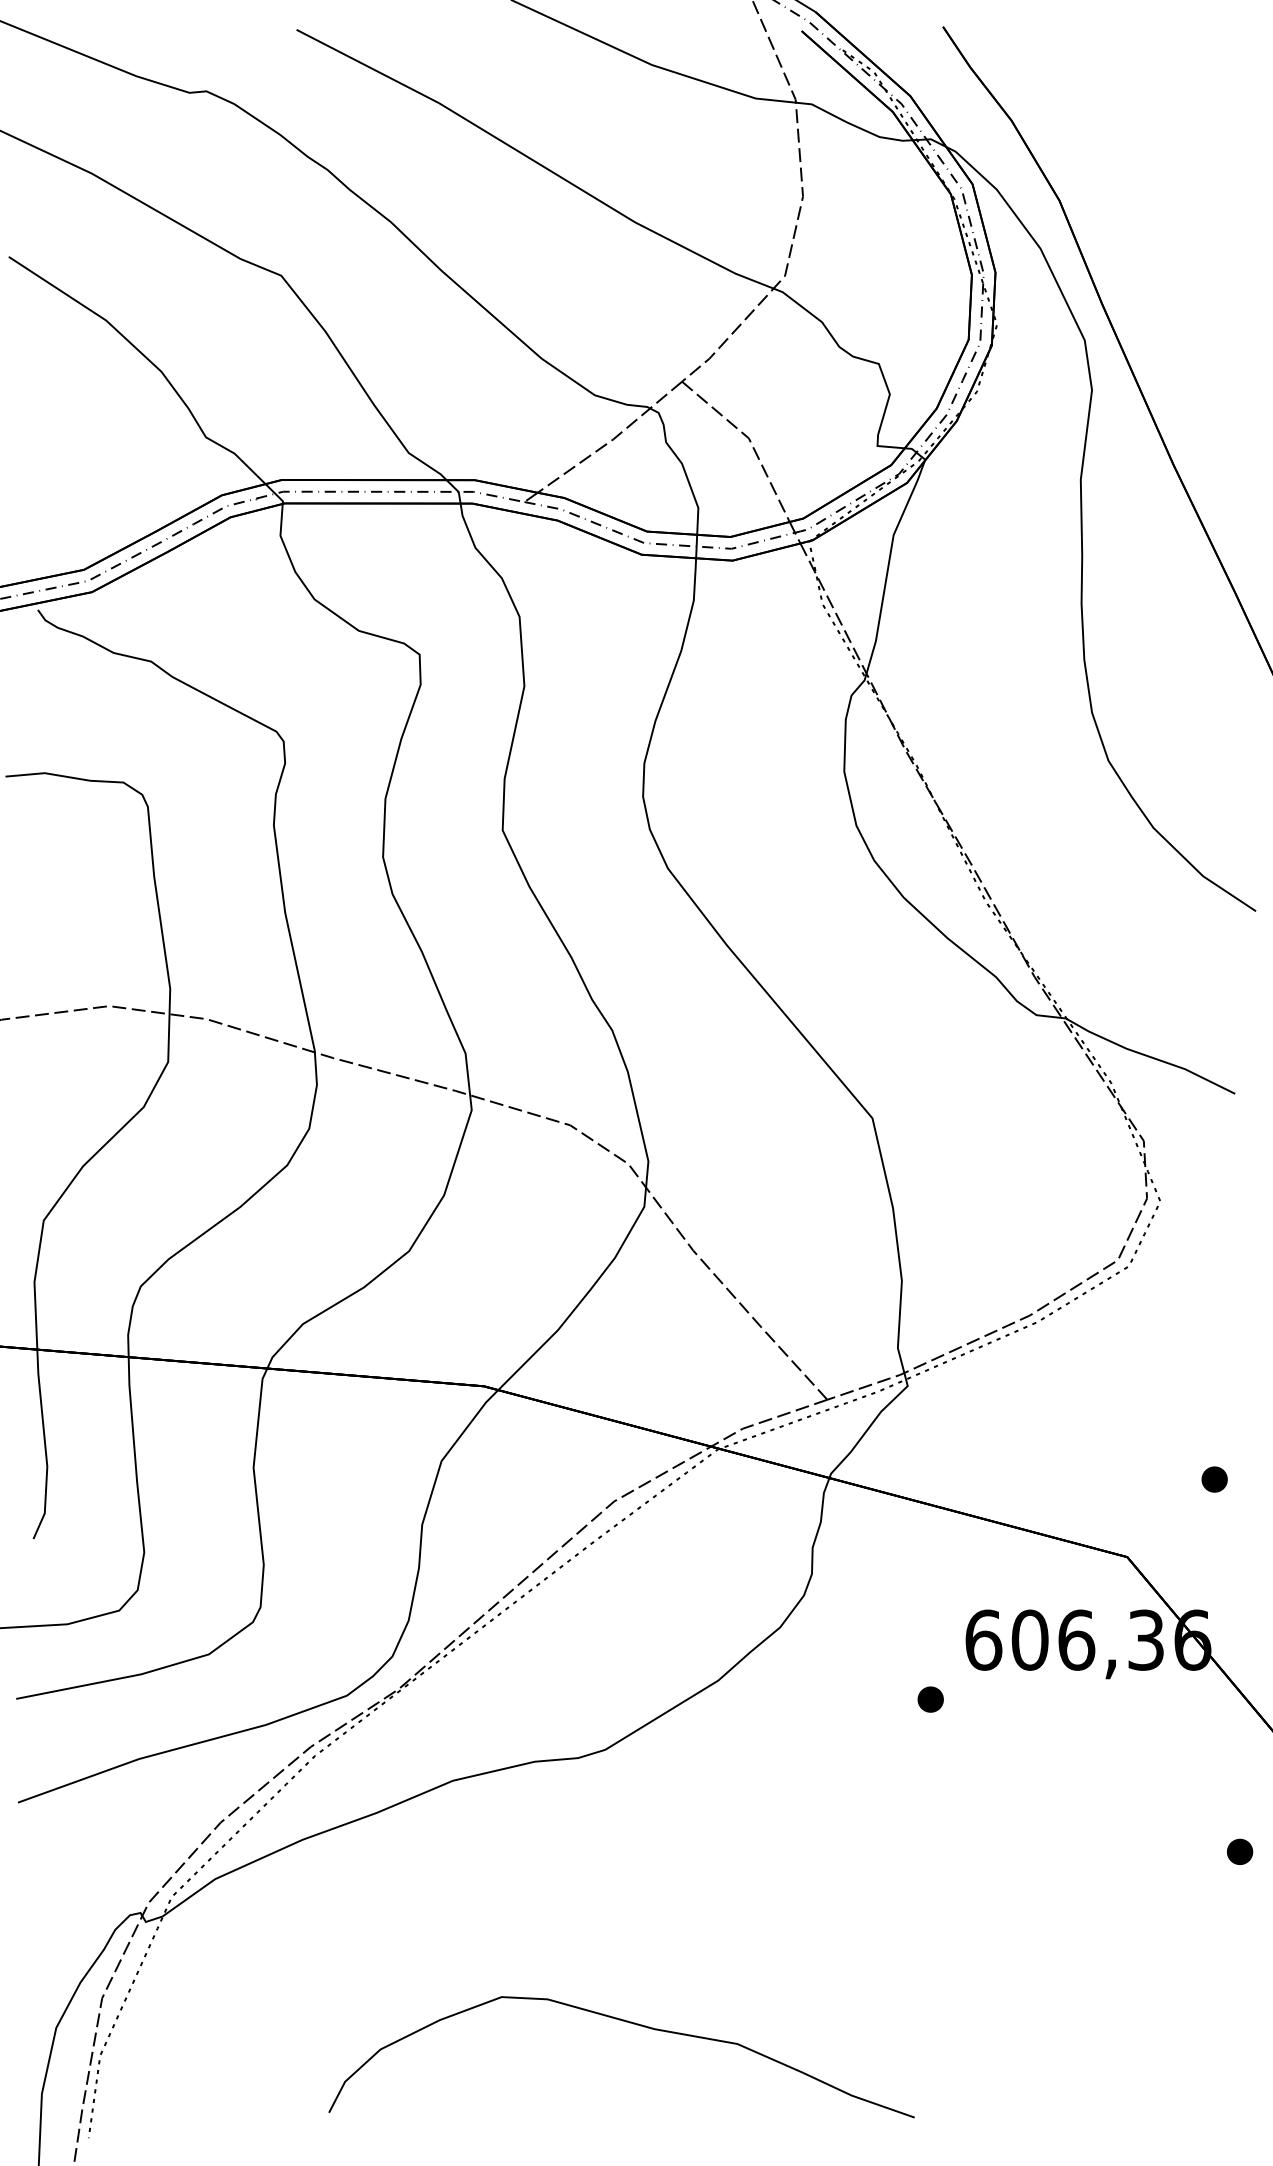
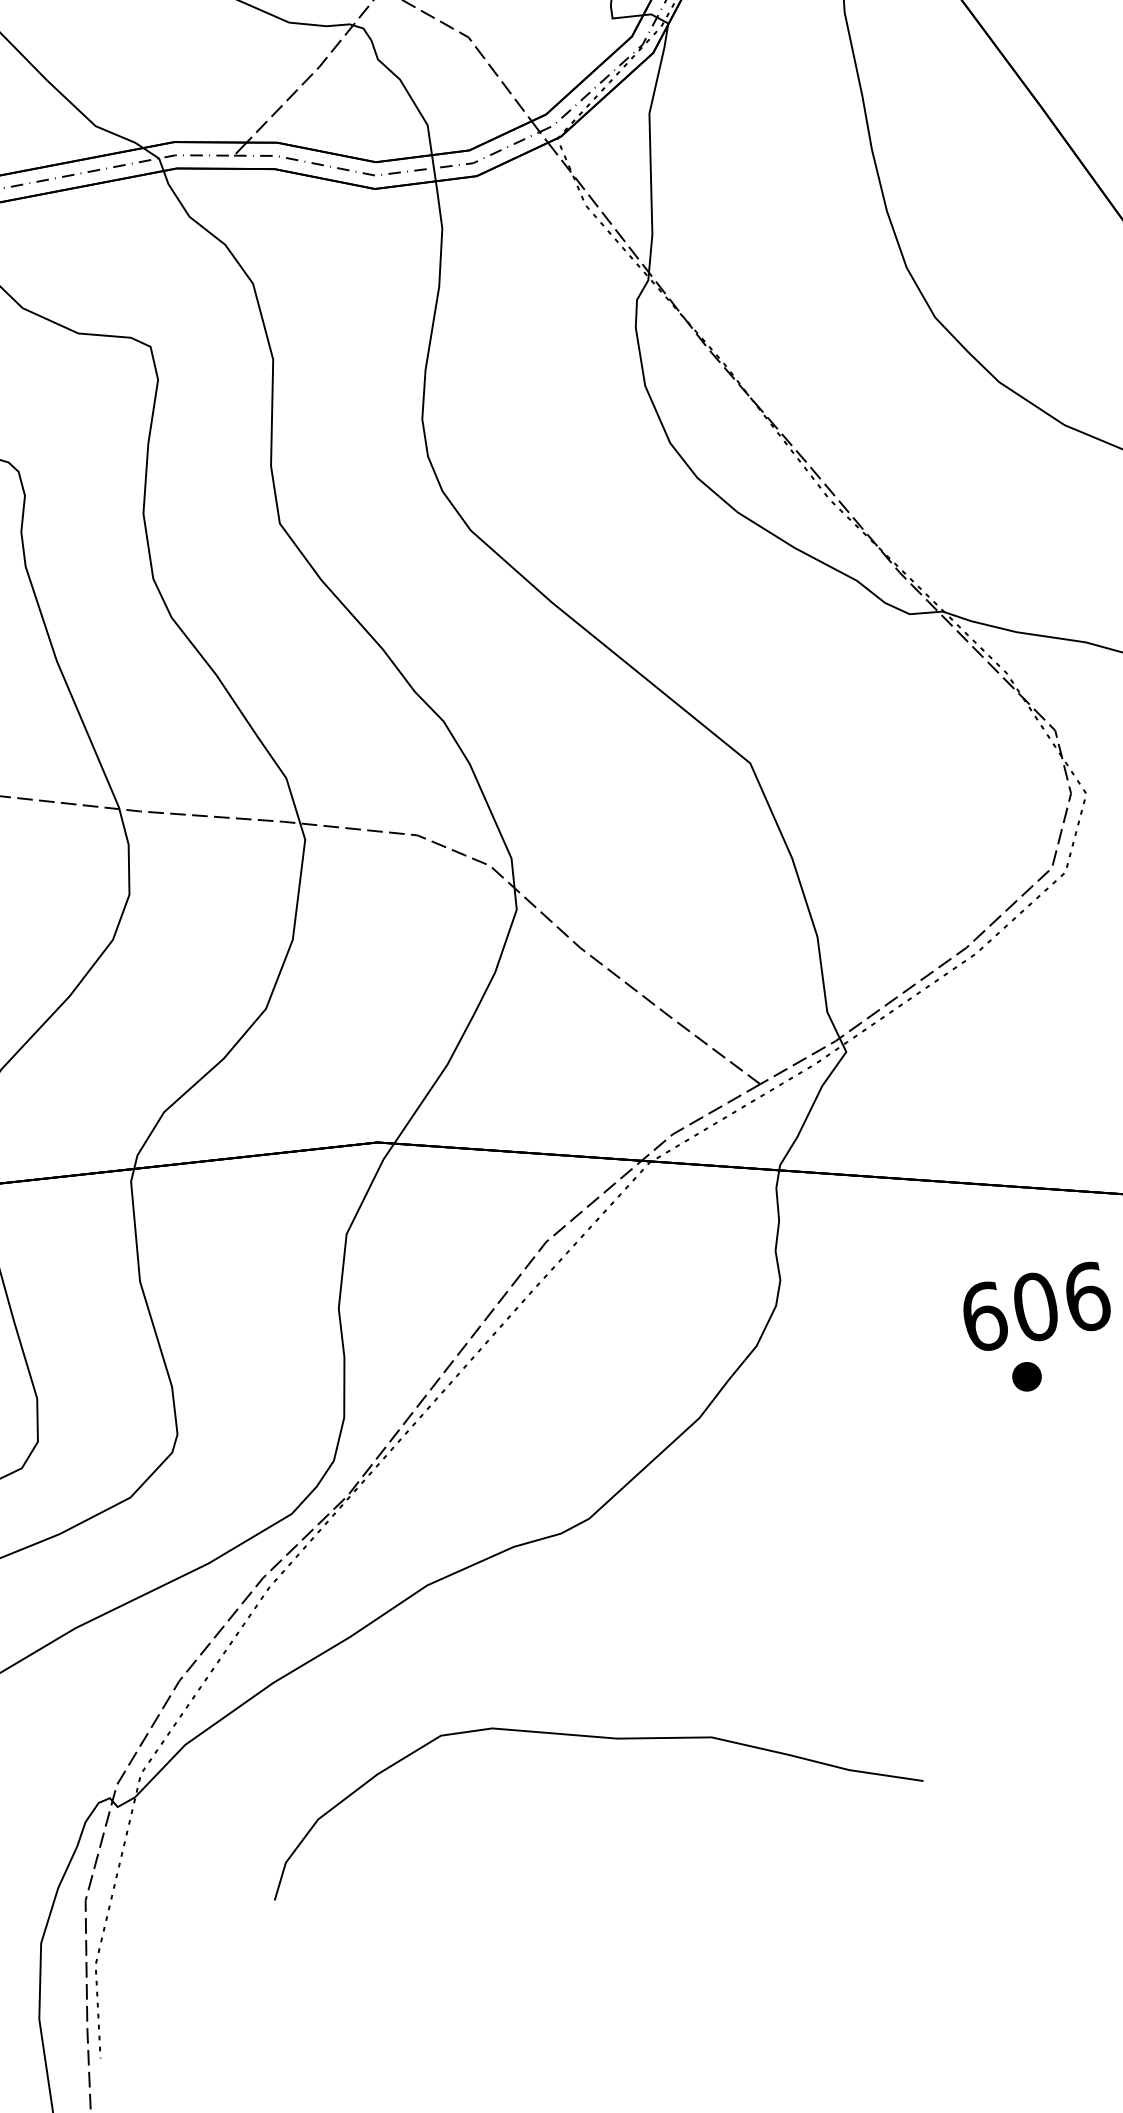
part: (930, 1699) -> (1026, 1376), moved
curve: (629, 2023) -> (588, 1737), moved

